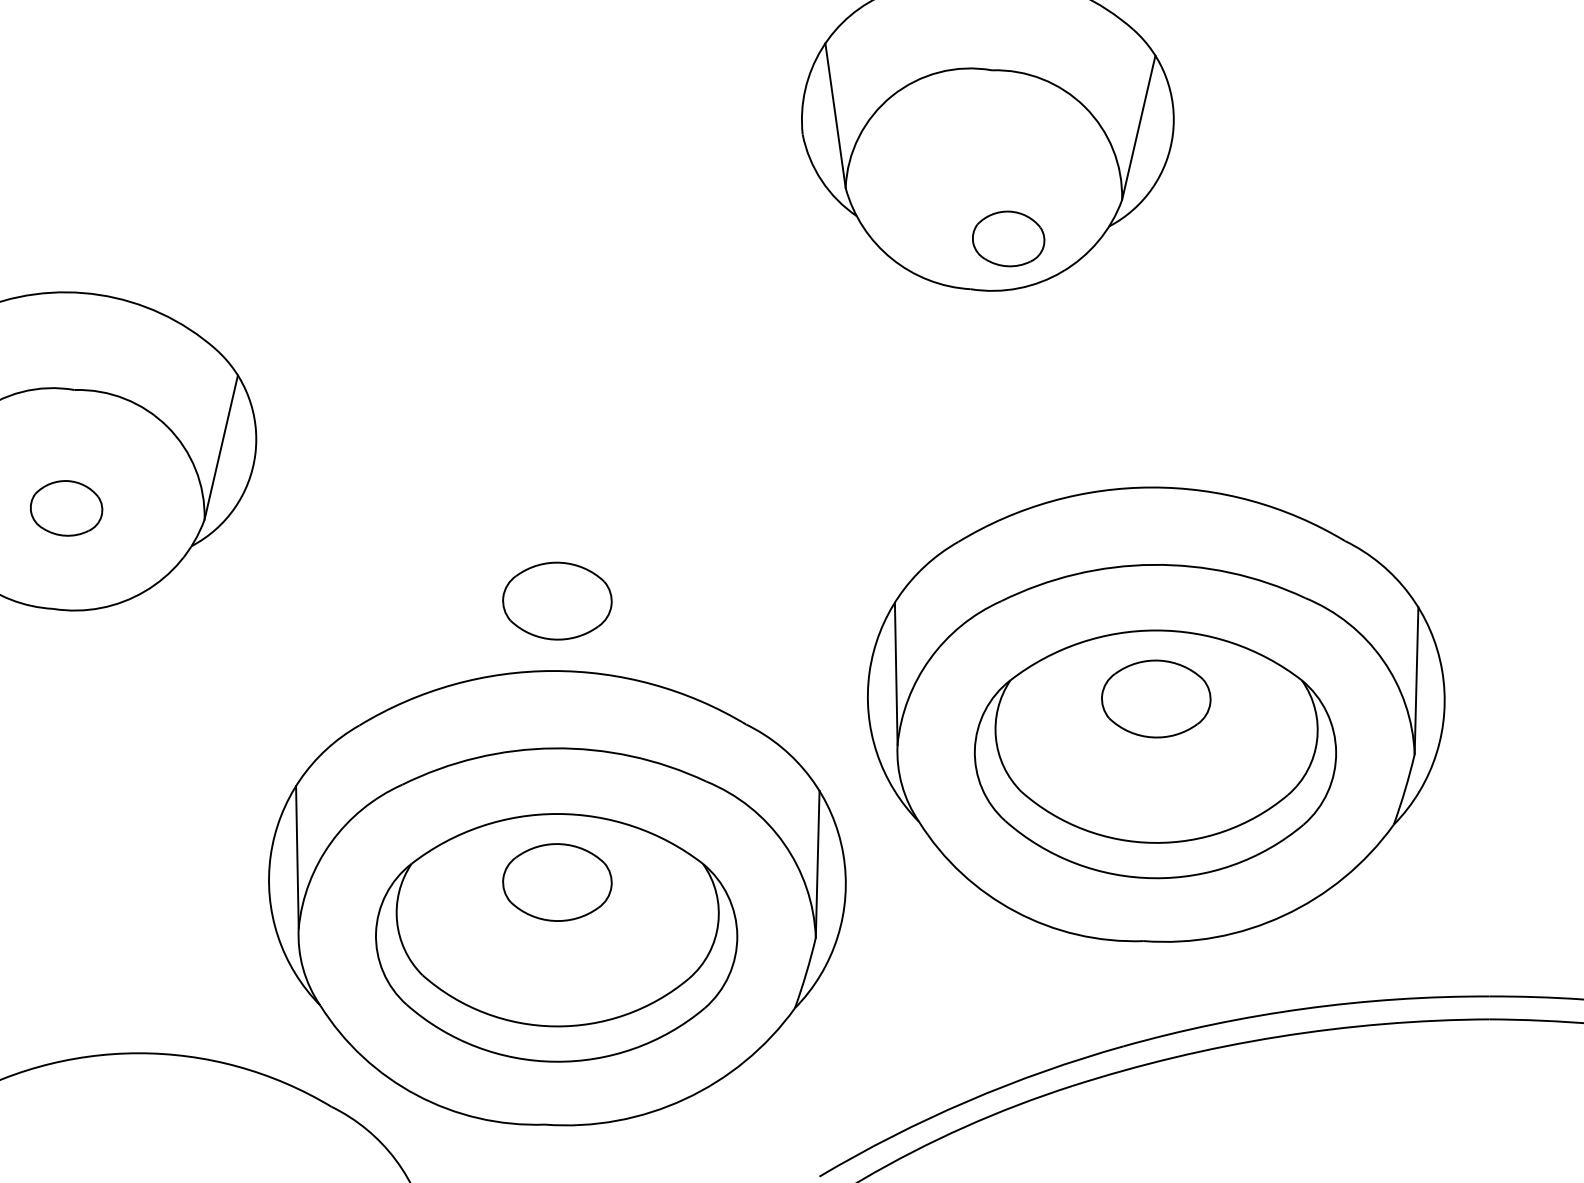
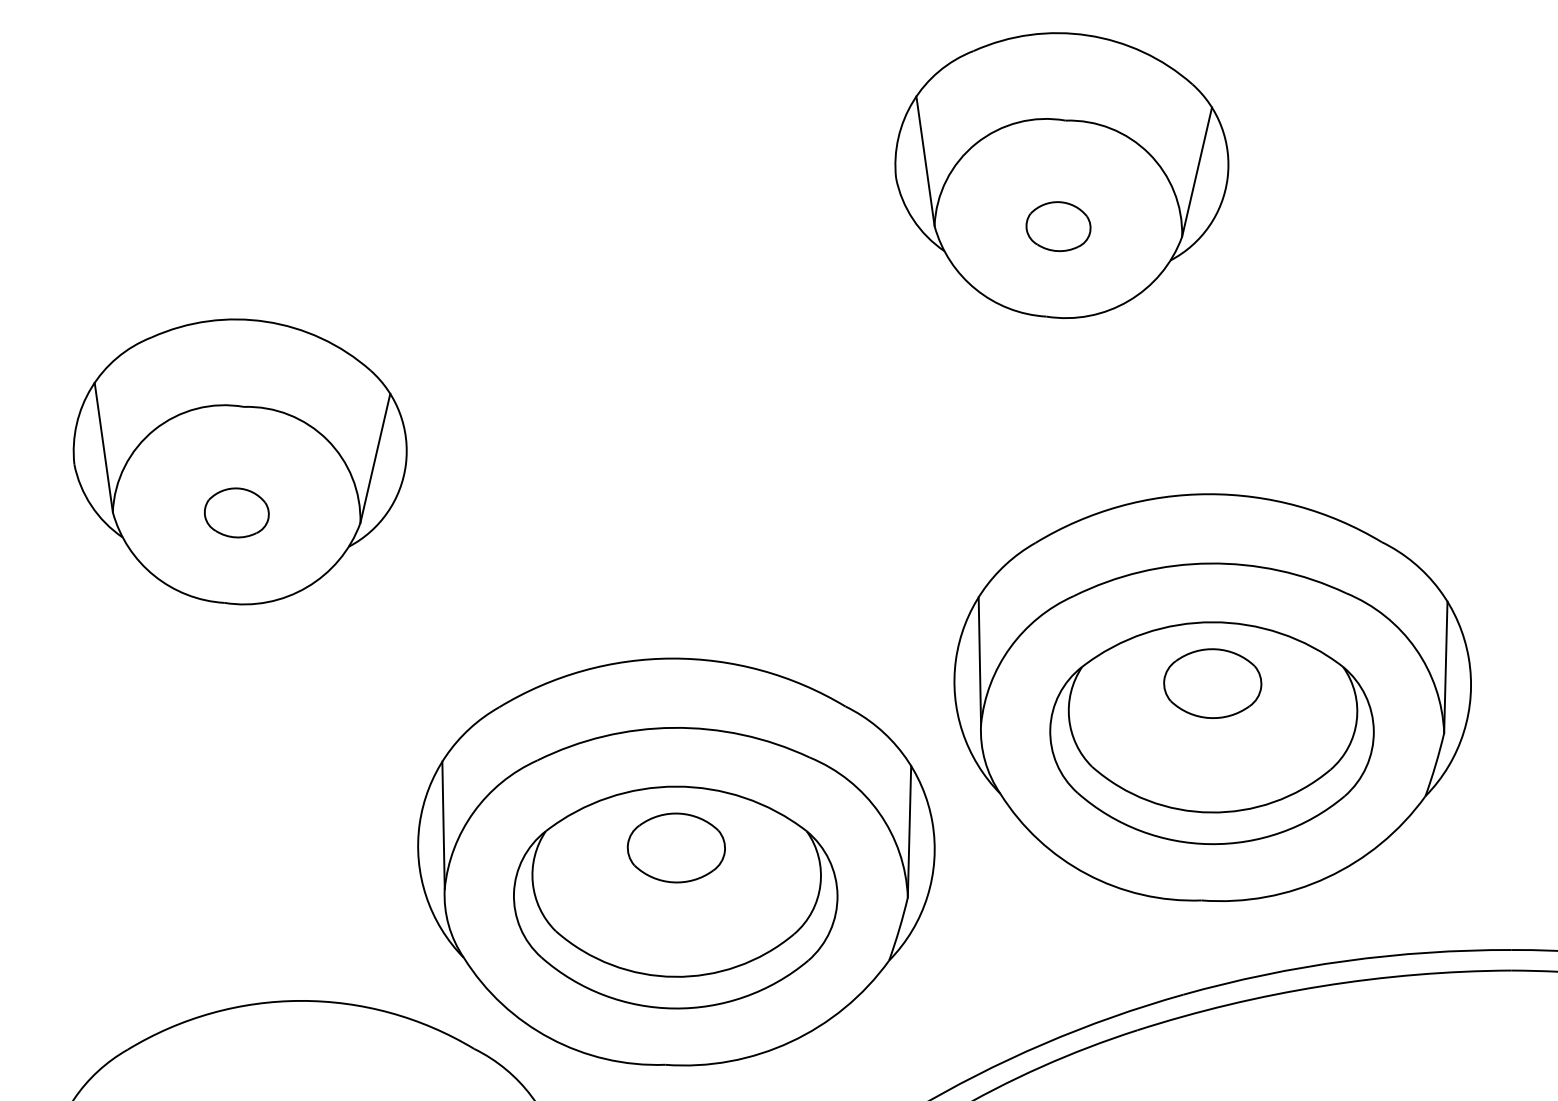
part: (1008, 238) -> (1058, 226), moved
part: (556, 600) -> (675, 595), removed

